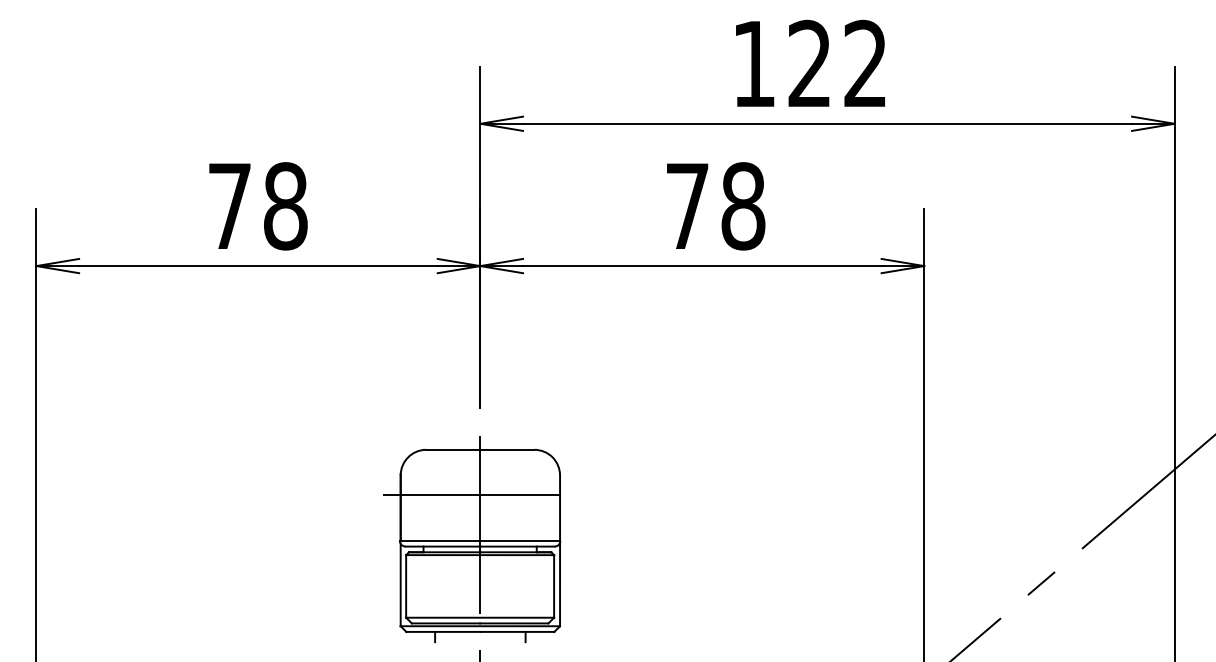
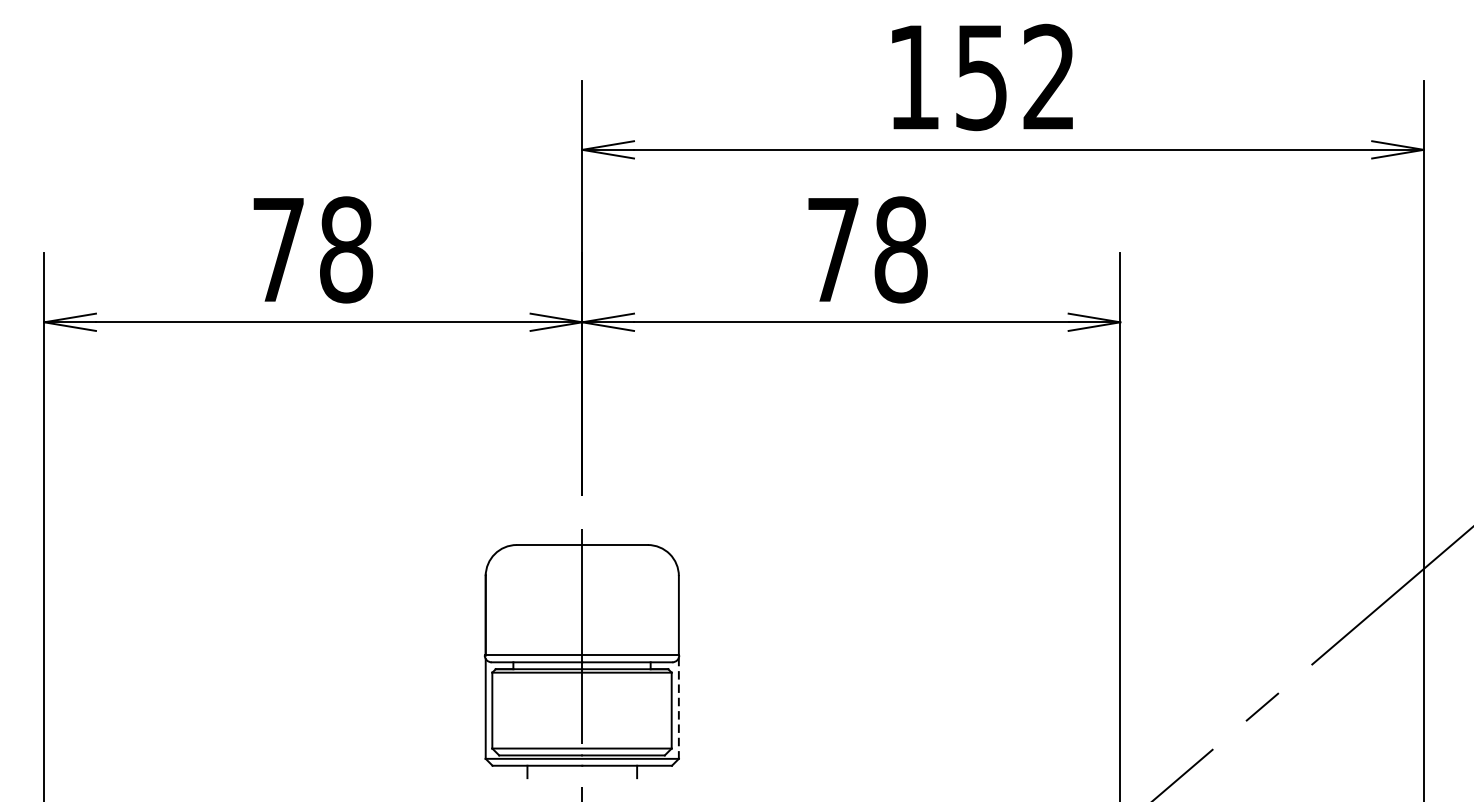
text: (809, 63) -> (981, 76), 122 -> 152
line: (480, 495) -> (582, 600), removed
line: (560, 584) -> (679, 708), solid -> dashed

